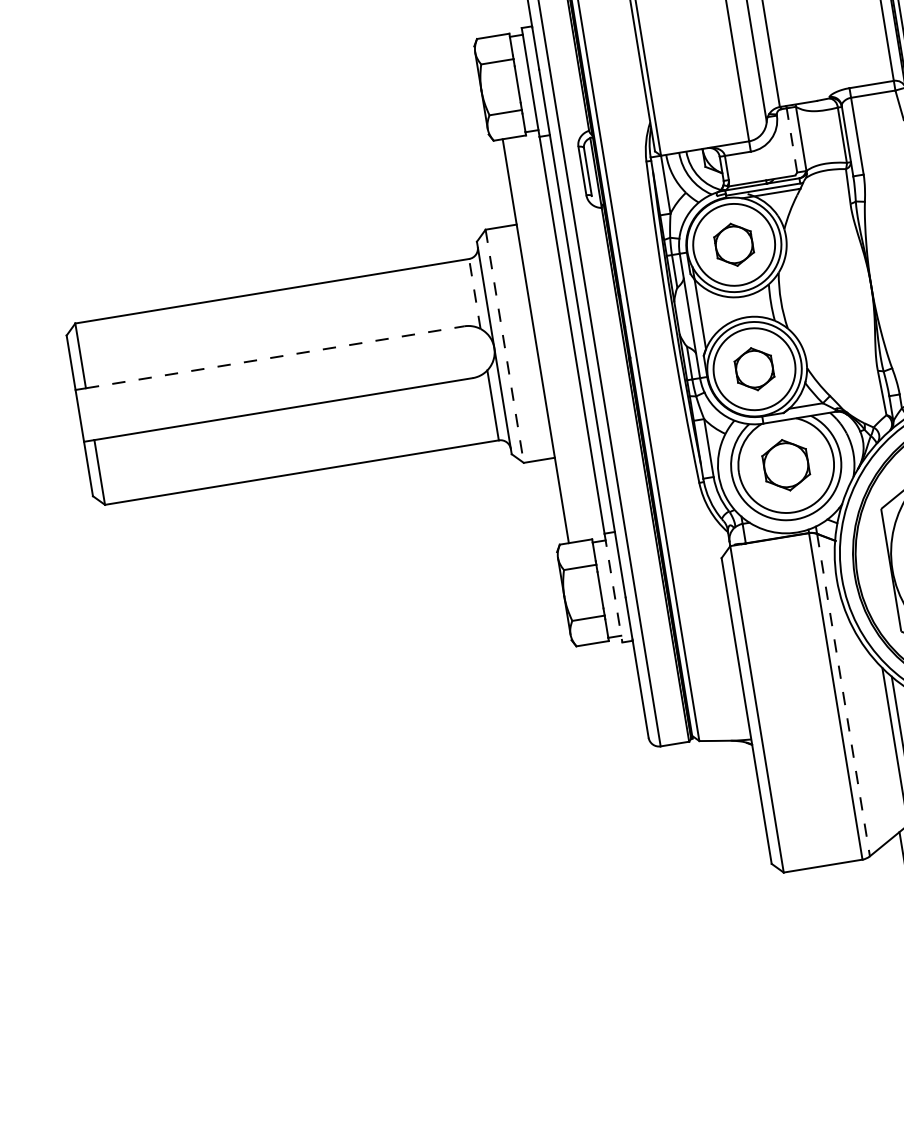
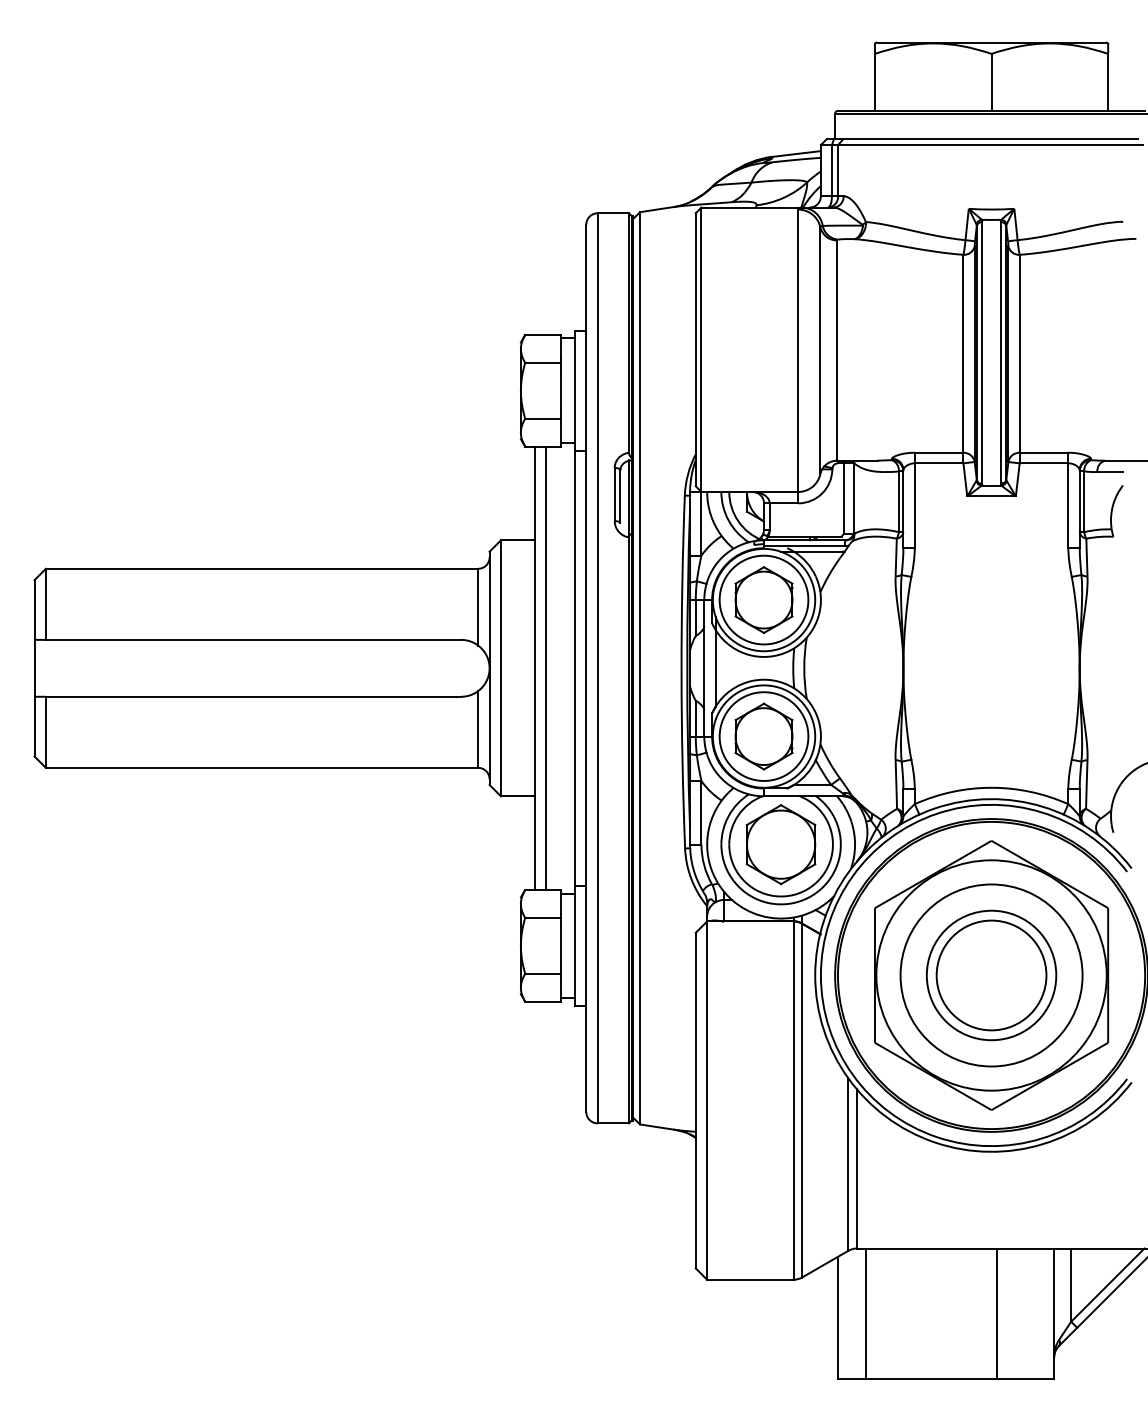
line: (792, 140) -> (844, 498), dashed -> solid
part: (733, 244) -> (763, 599), size x1.43
line: (475, 293) -> (478, 606), dashed -> solid
line: (546, 339) -> (546, 668), added
line: (504, 346) -> (500, 668), dashed -> solid
line: (274, 356) -> (253, 639), dashed -> solid
part: (754, 369) -> (763, 736), size x1.43
part: (785, 465) -> (780, 844), size x1.43
line: (613, 587) -> (574, 945), dashed -> solid
line: (843, 695) -> (802, 1100), dashed -> solid

